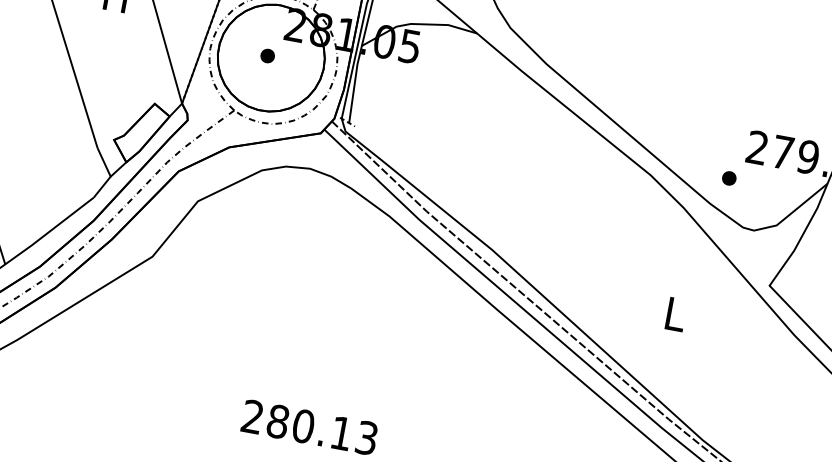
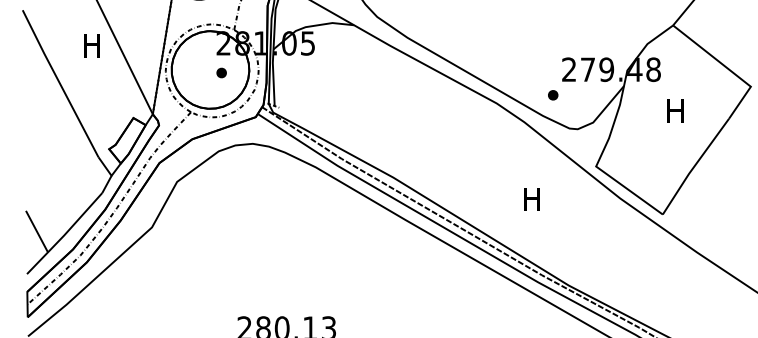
part: (267, 55) -> (221, 72), moved
text: (673, 314) -> (531, 199), L -> H

